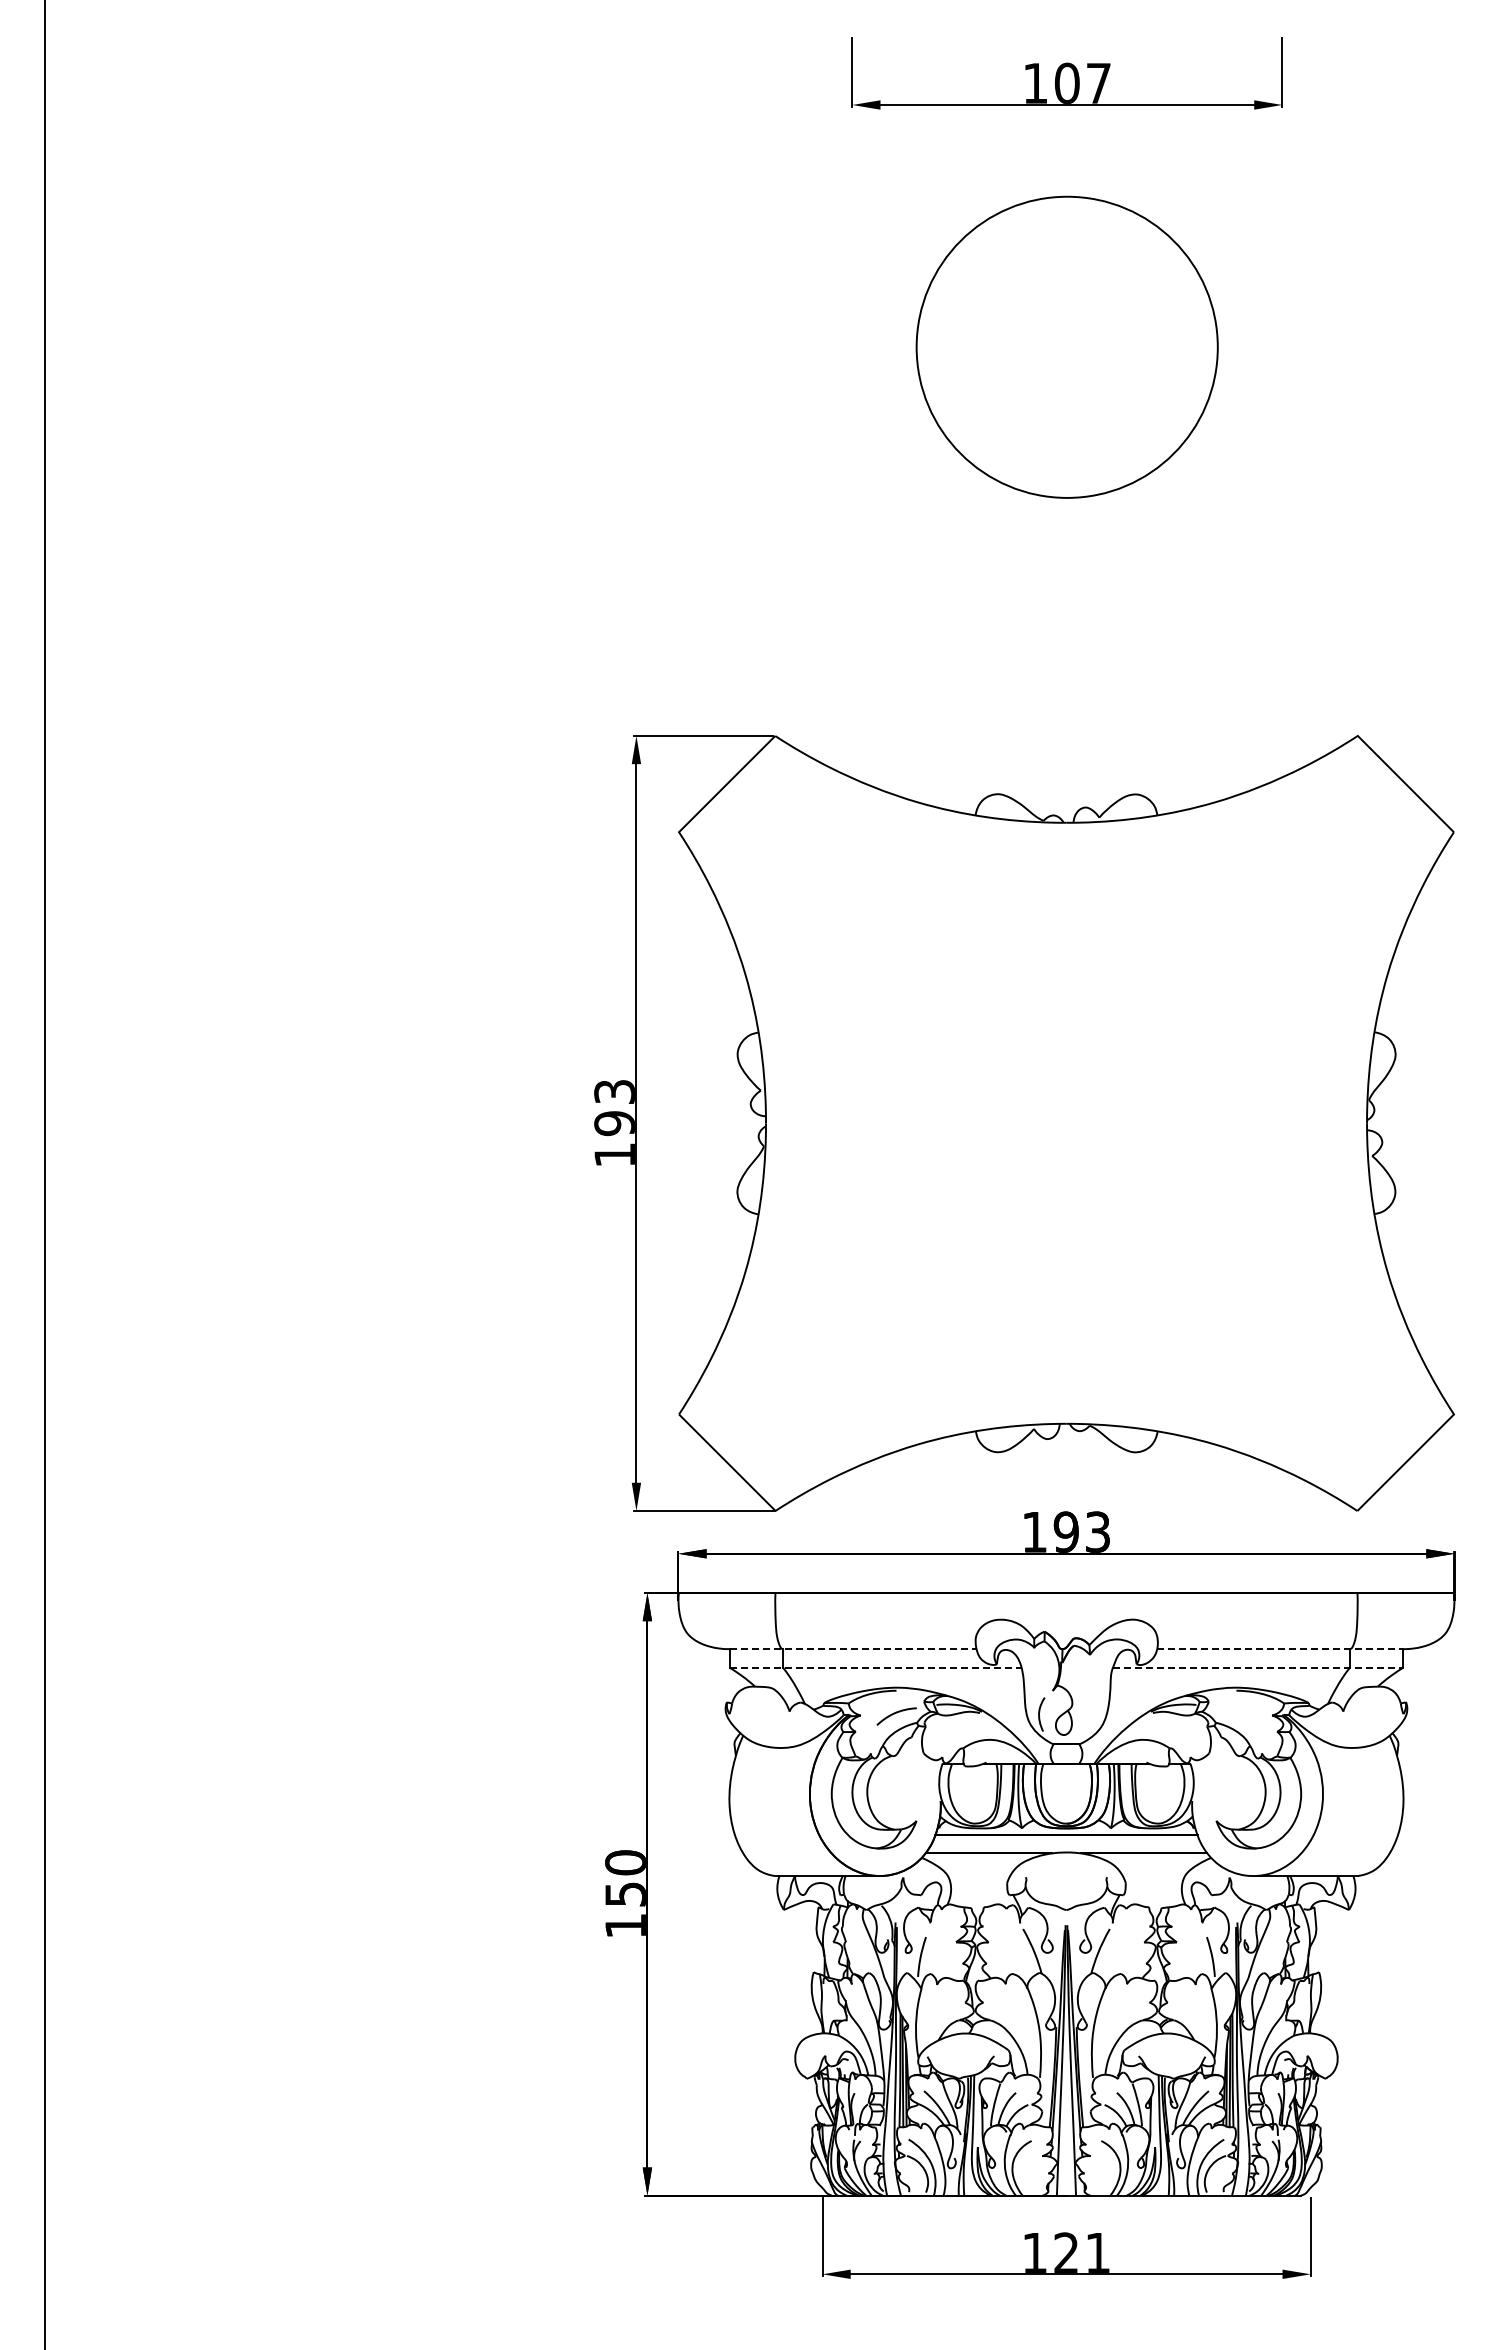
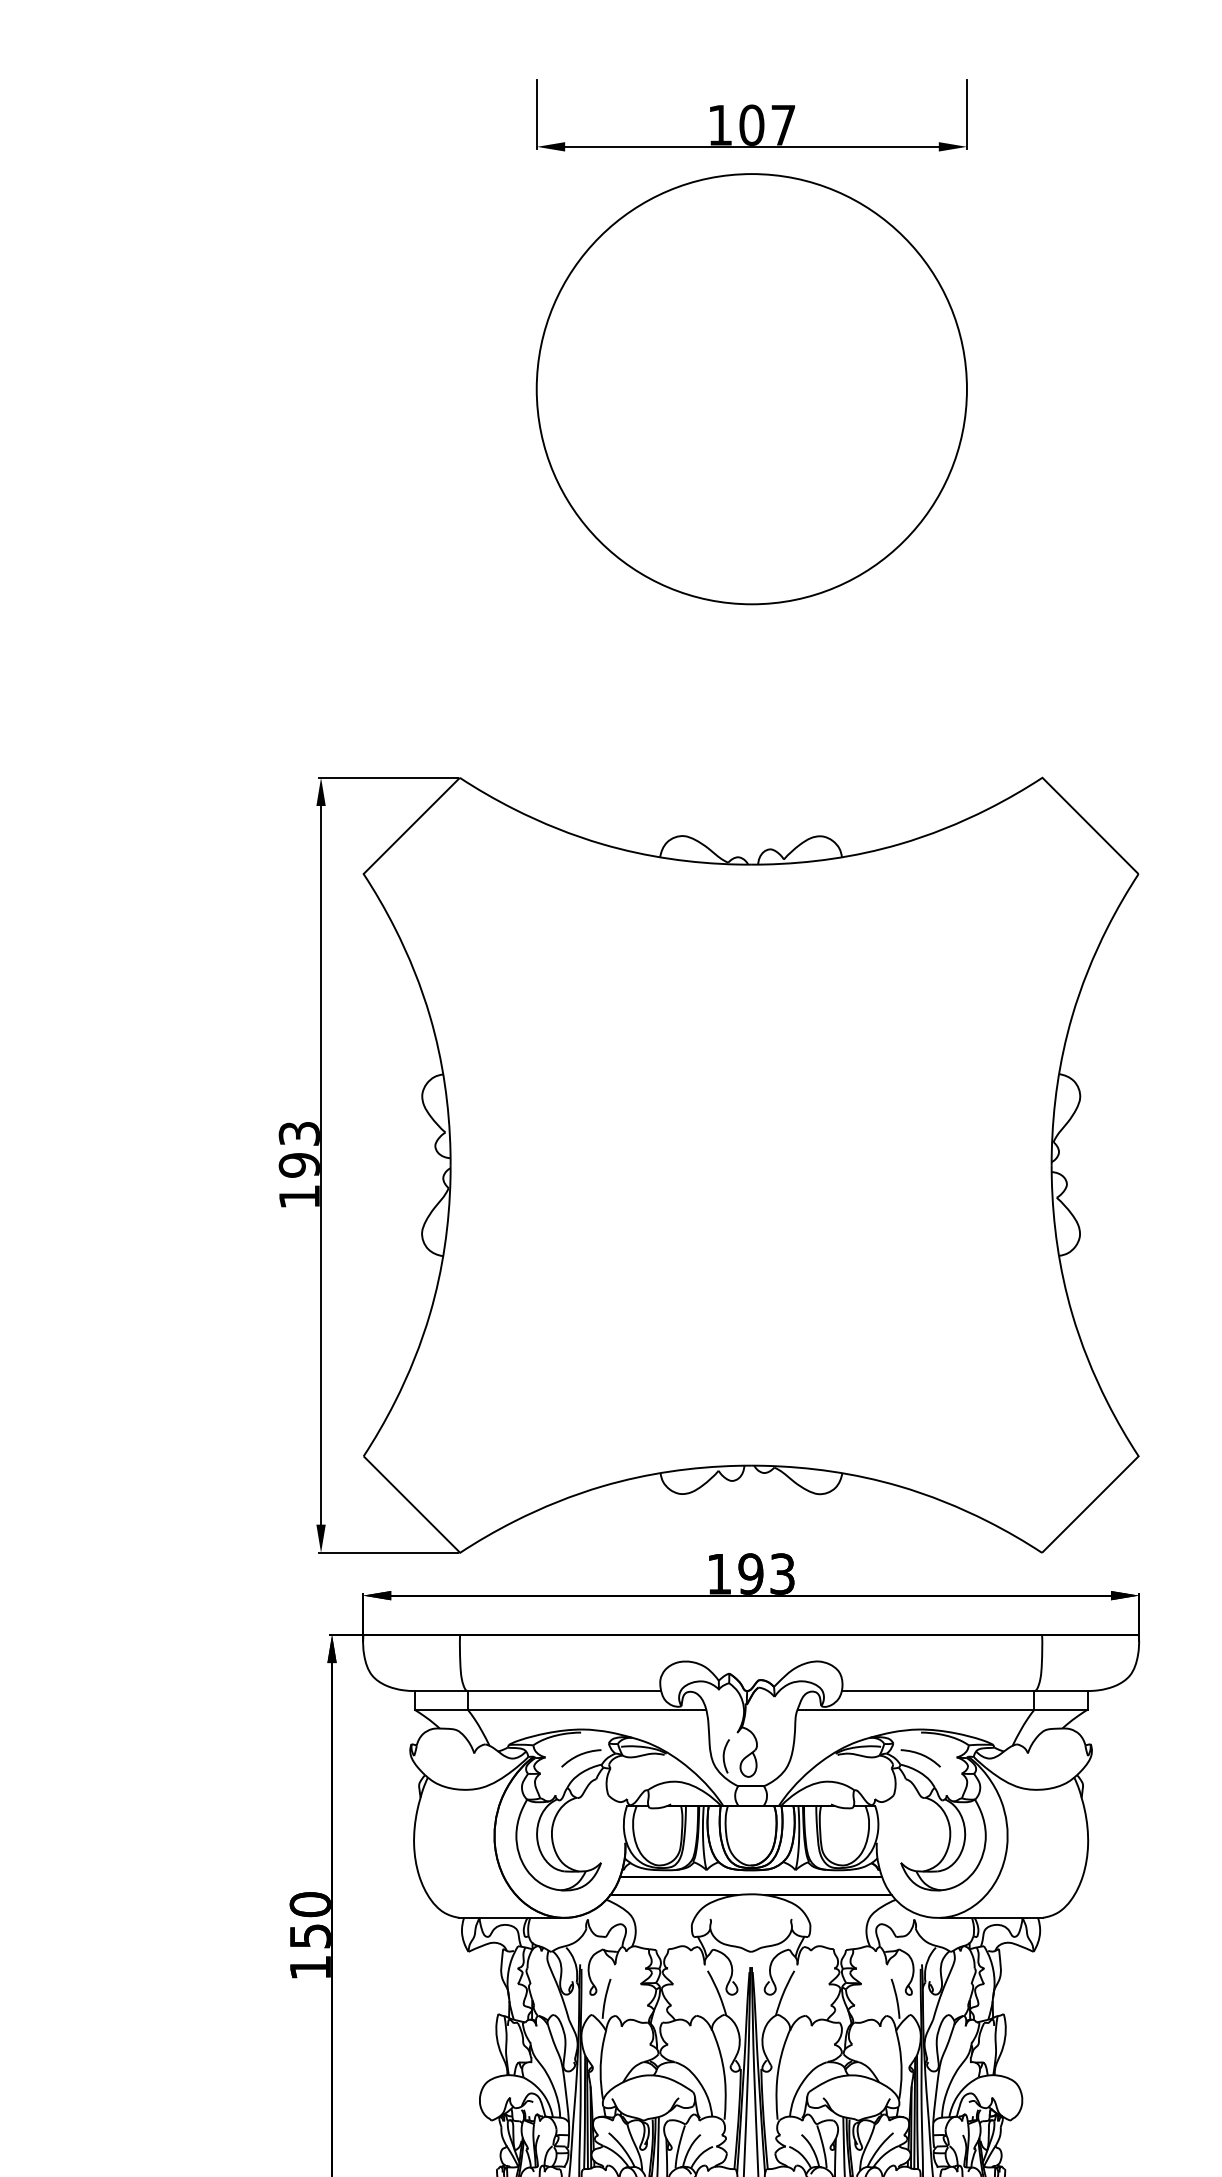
circle: (1067, 347) -> (752, 389), size x1.43
line: (853, 1649) -> (538, 1691), dashed -> solid
line: (1280, 1649) -> (965, 1691), dashed -> solid
line: (875, 1667) -> (560, 1709), dashed -> solid
line: (1258, 1667) -> (943, 1709), dashed -> solid
curve: (1238, 1714) -> (923, 1756), added

